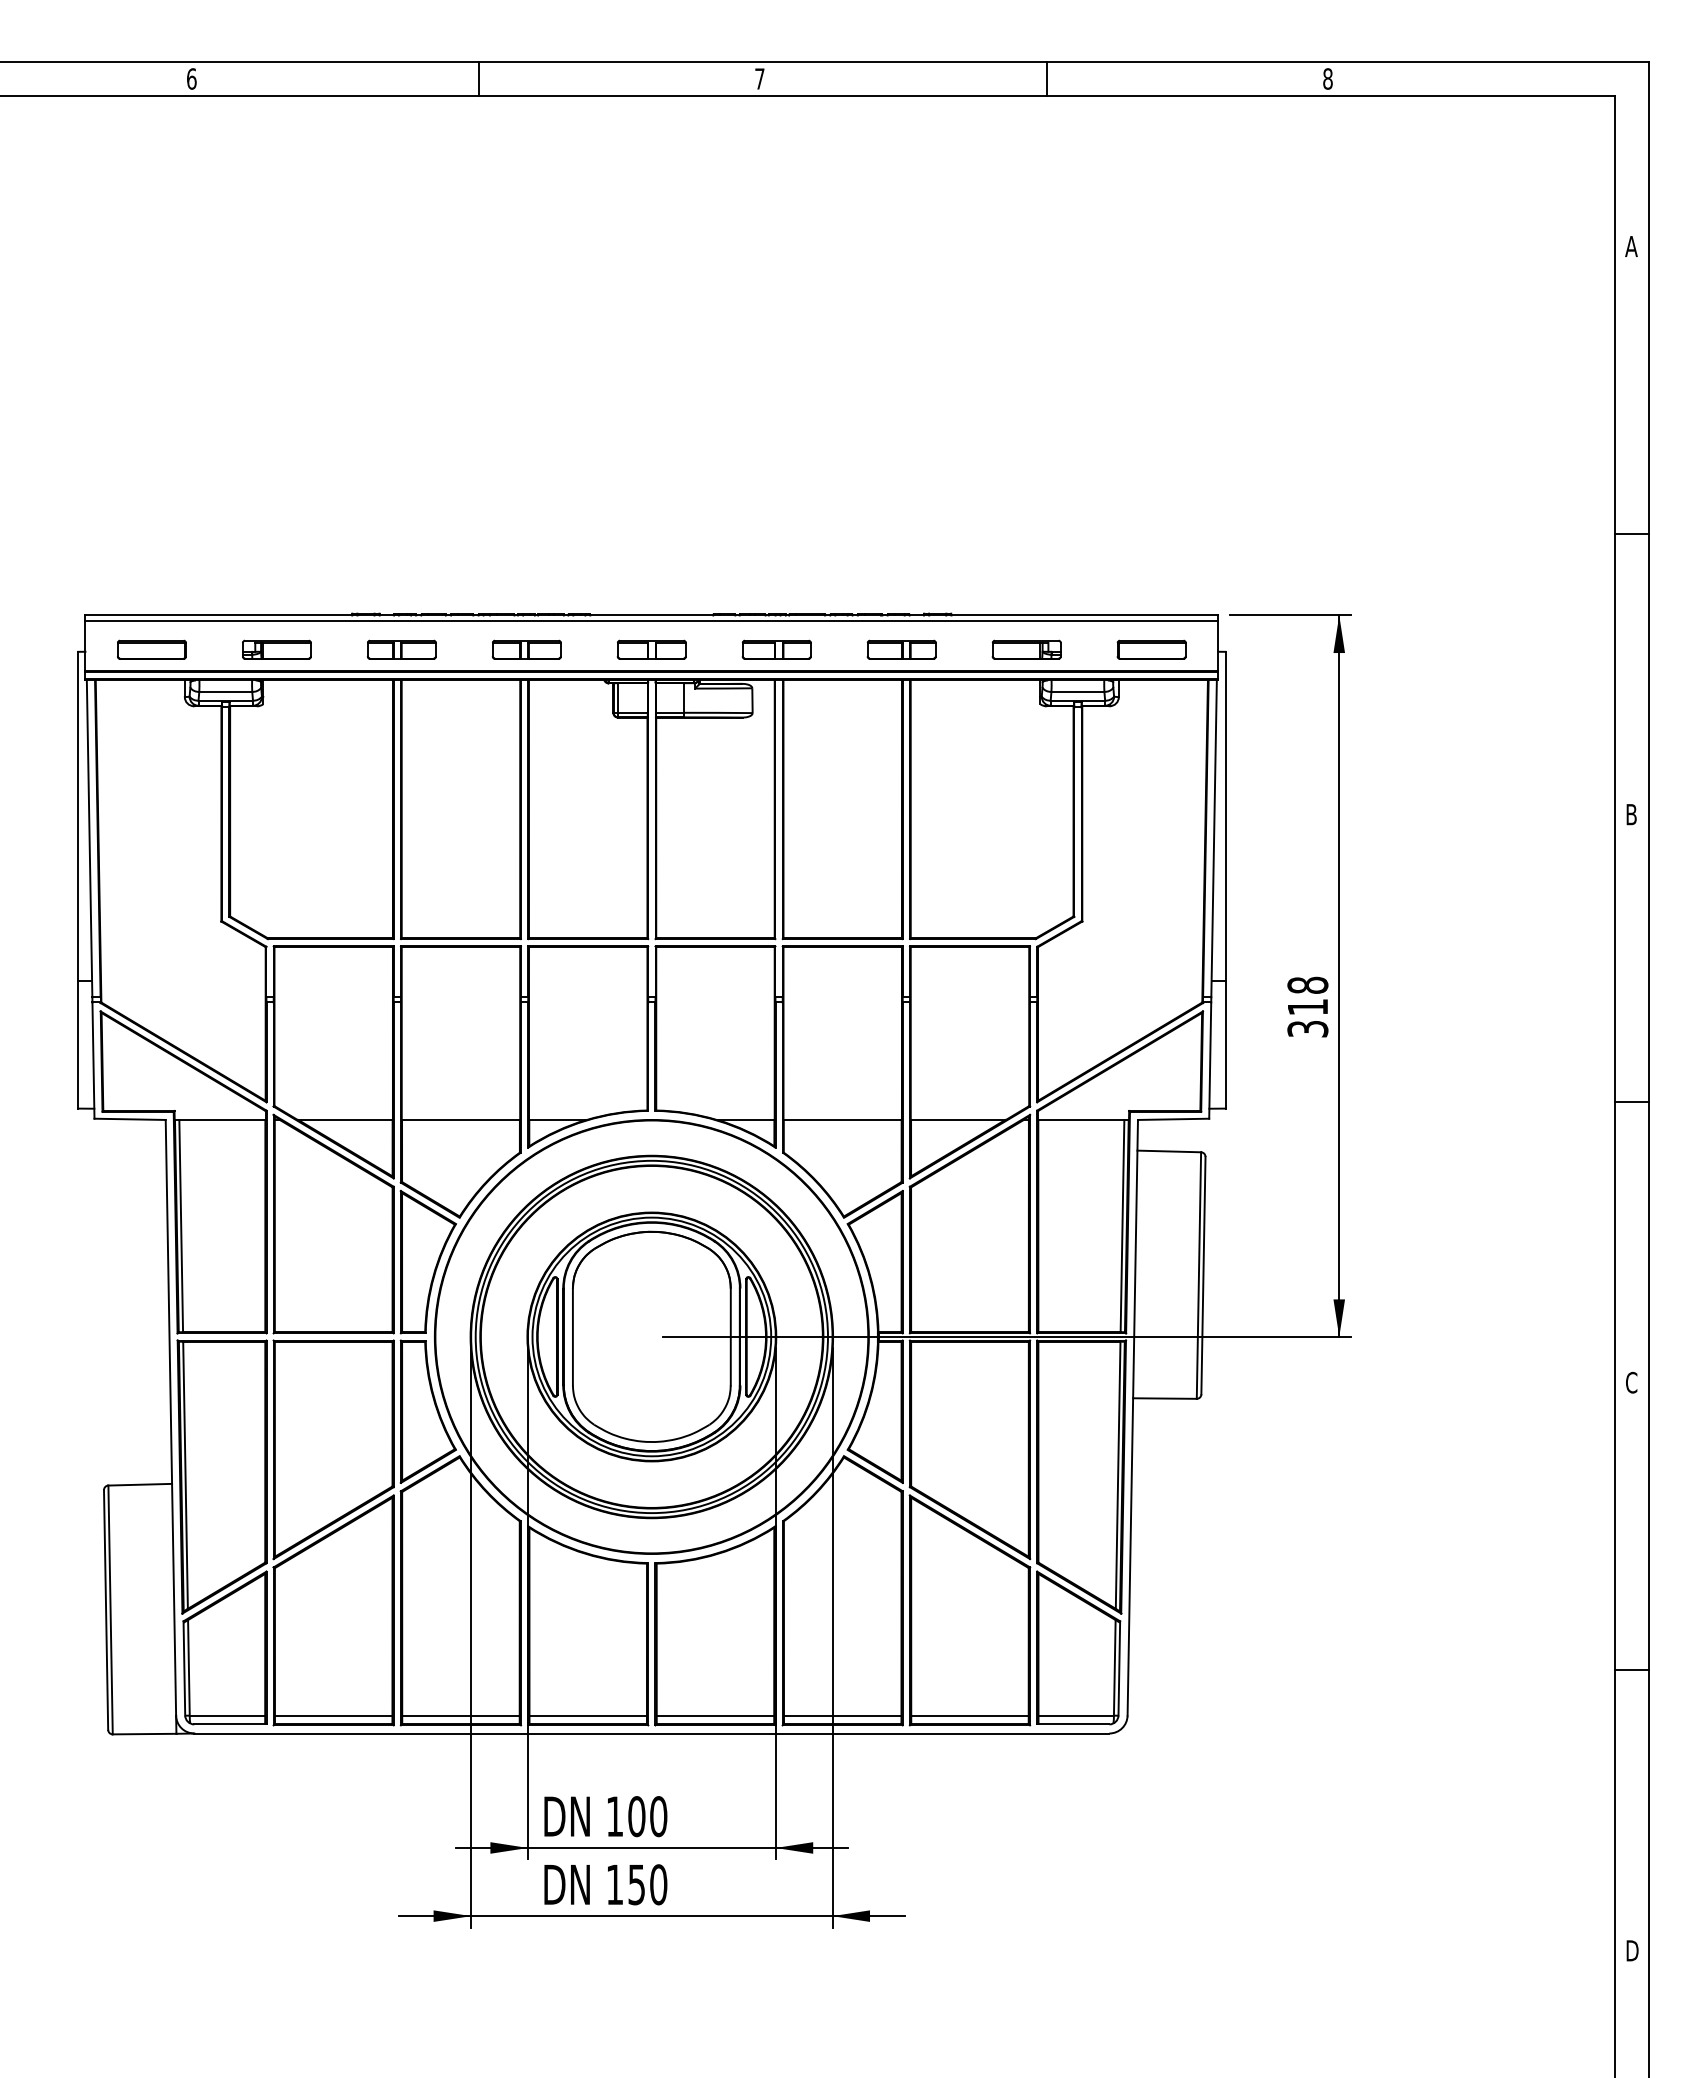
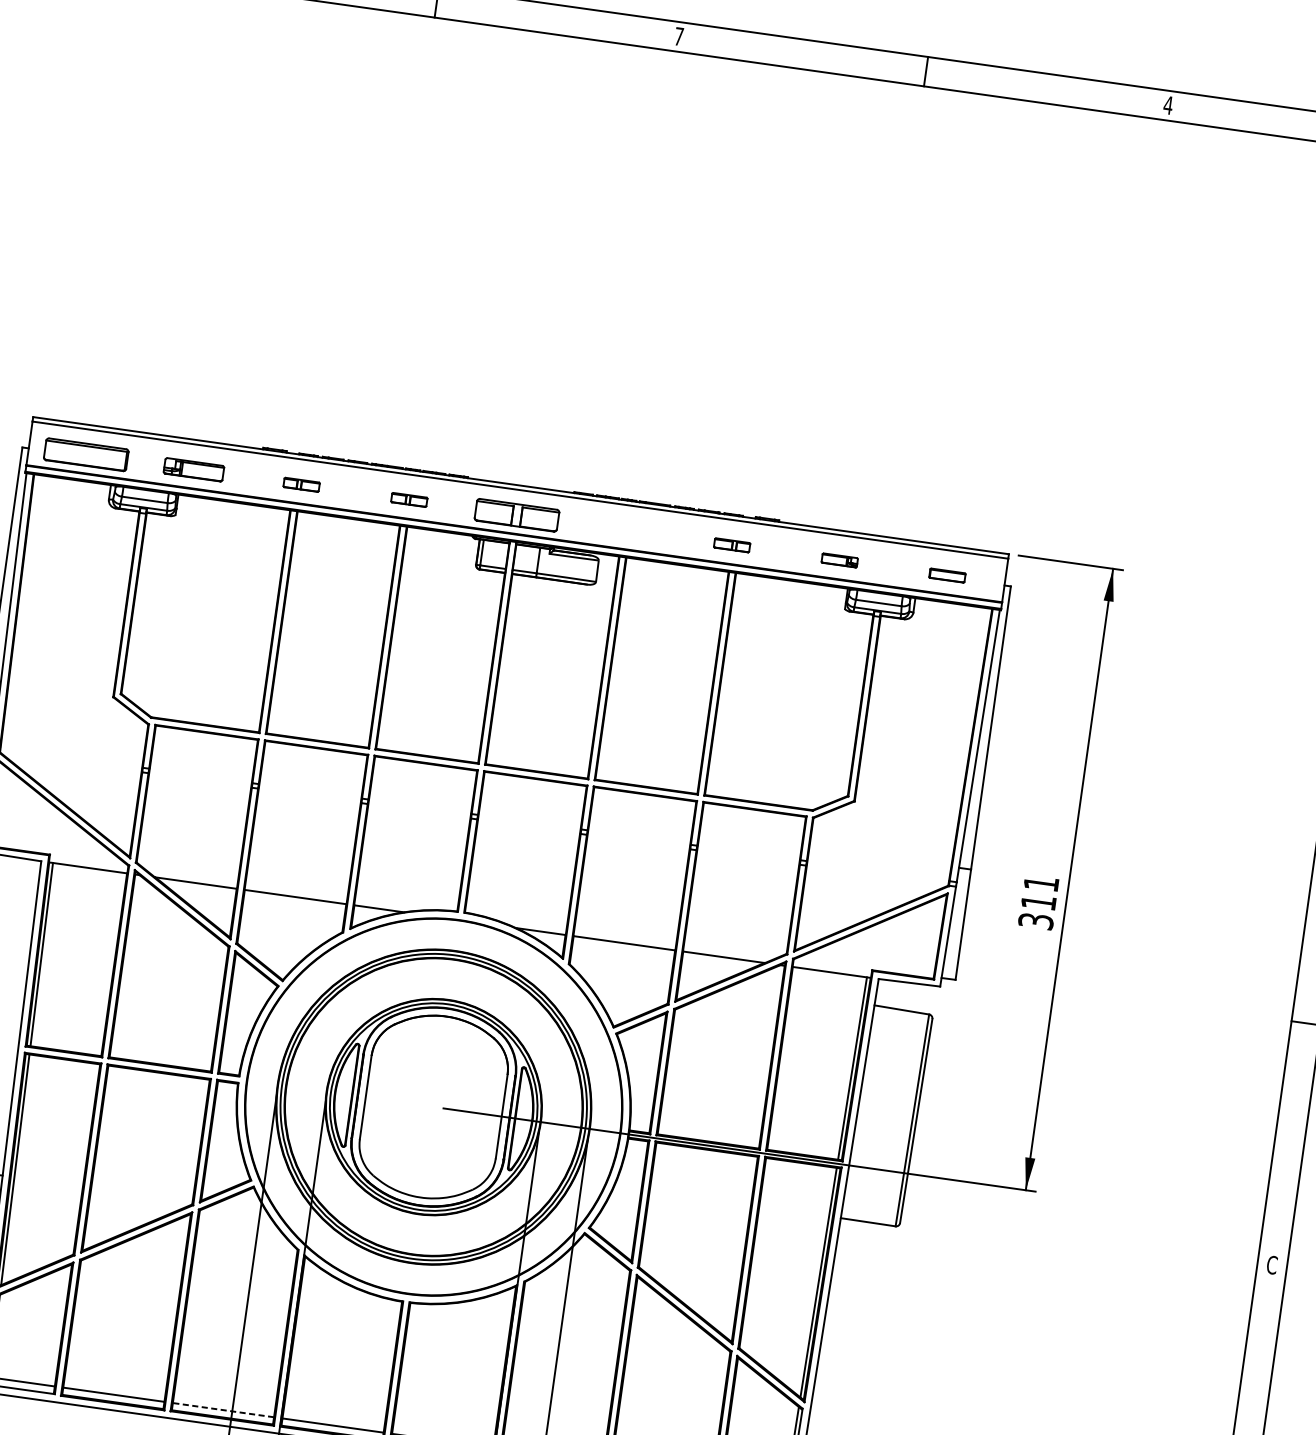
text: (1327, 78) -> (1168, 104), 8 -> 4
part: (151, 649) -> (85, 454), size x1.4
part: (401, 649) -> (301, 484), size x0.6
part: (526, 649) -> (408, 499), size x0.6
part: (651, 649) -> (516, 514), size x1.4
part: (776, 649) -> (624, 530), removed
part: (901, 649) -> (731, 545), size x0.6
part: (1026, 649) -> (839, 560), size x0.6
part: (1151, 649) -> (947, 575), size x0.6
text: (1307, 984) -> (1041, 882), 318 -> 311
line: (460, 1715) -> (223, 1409), solid -> dashed

